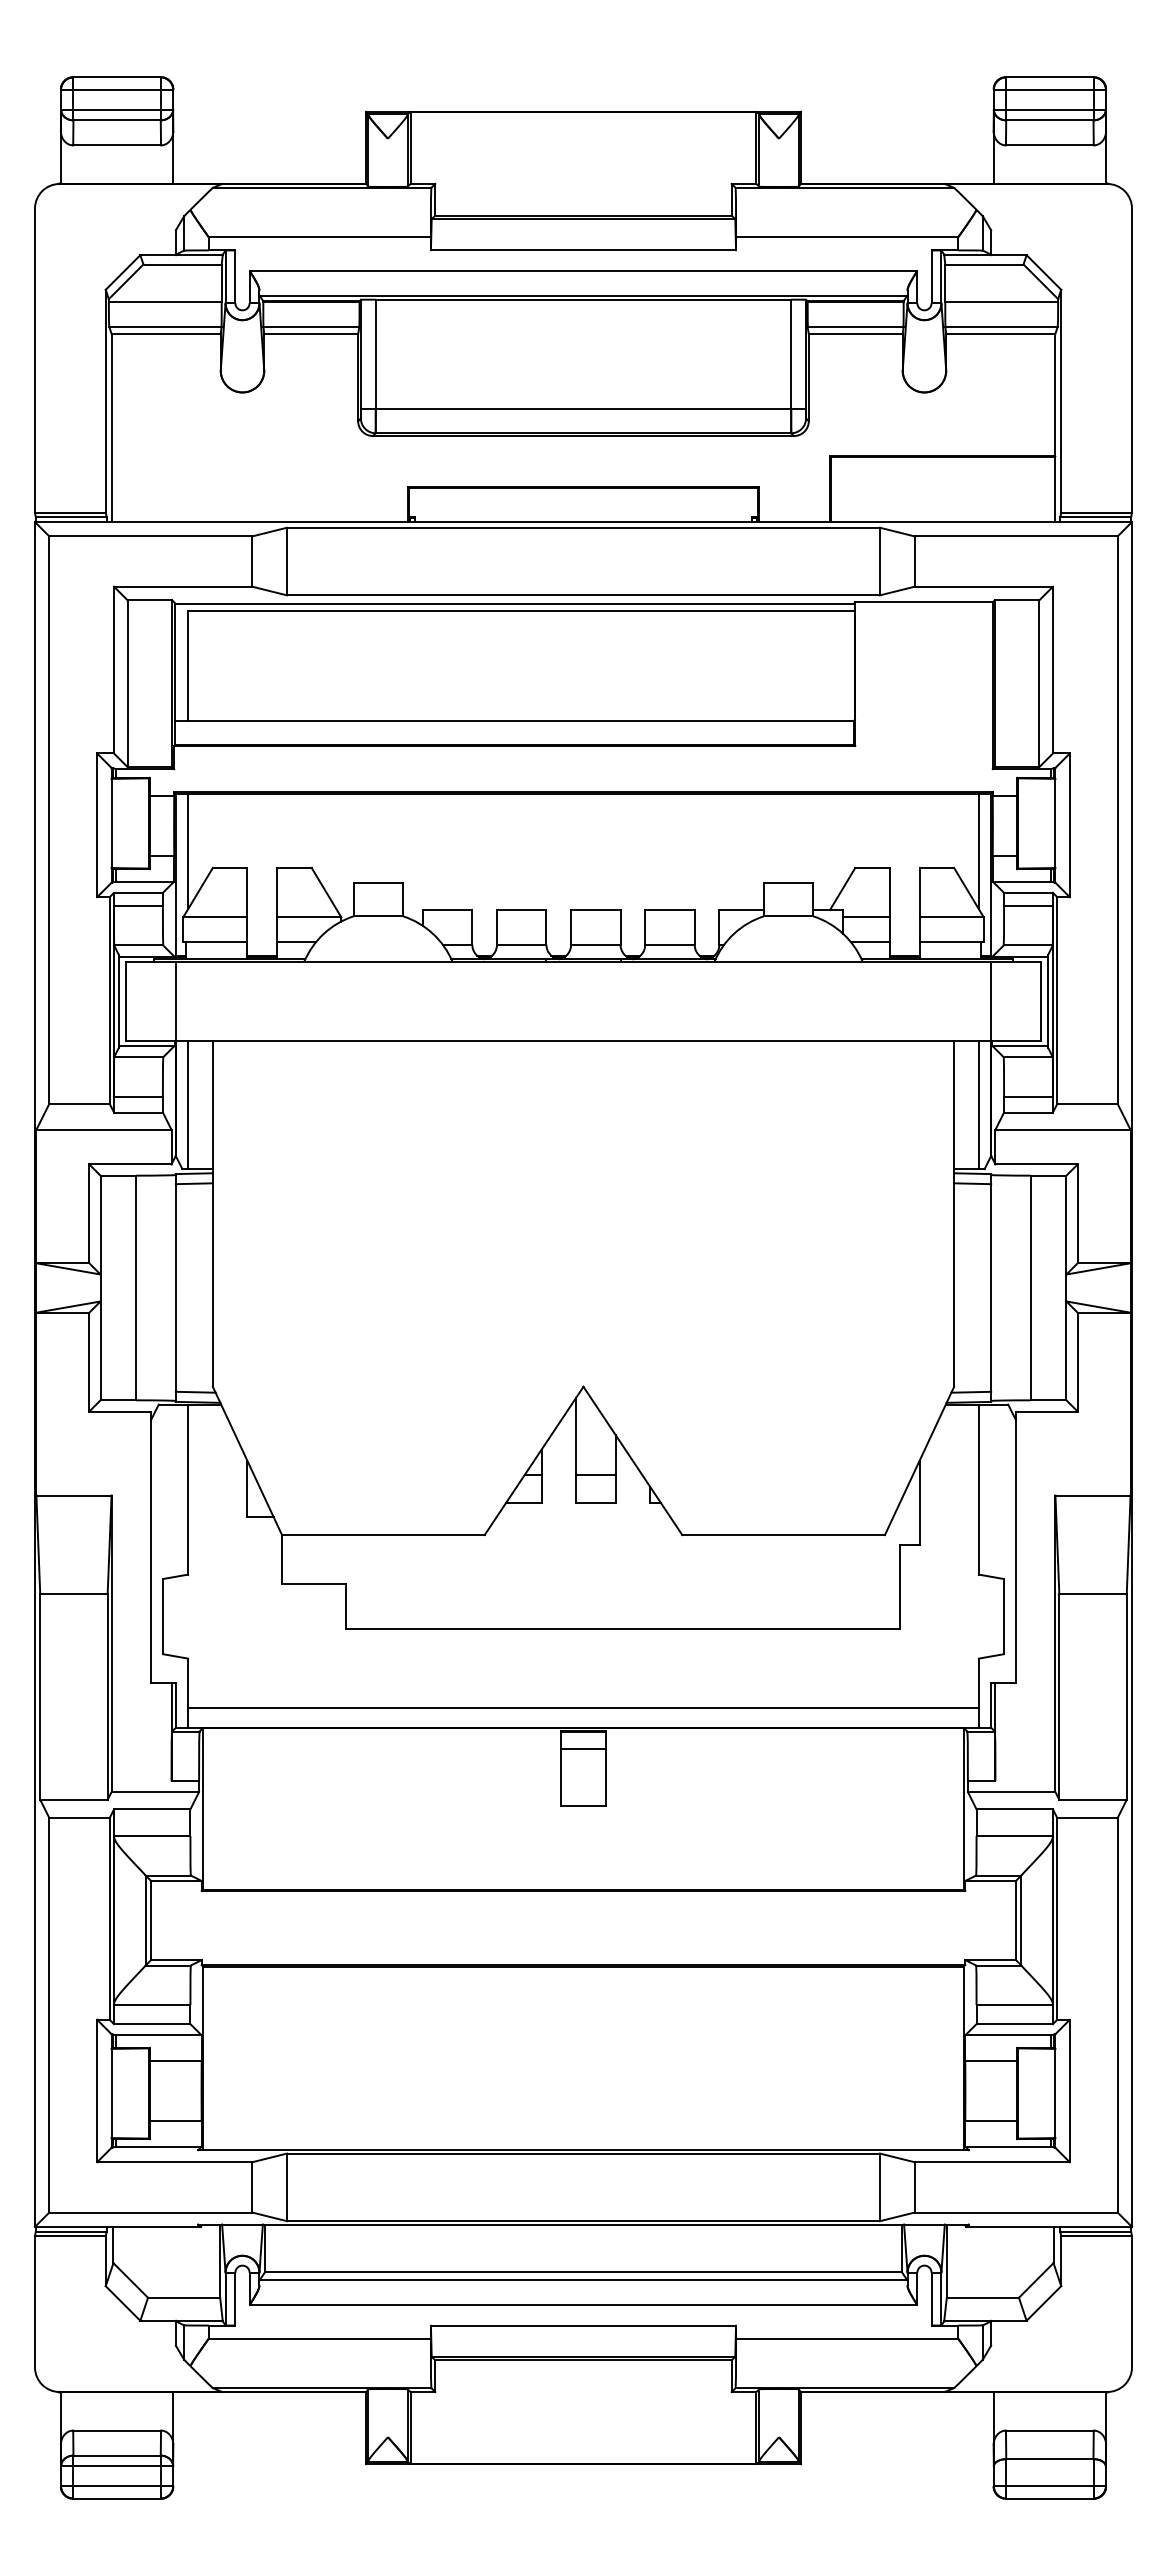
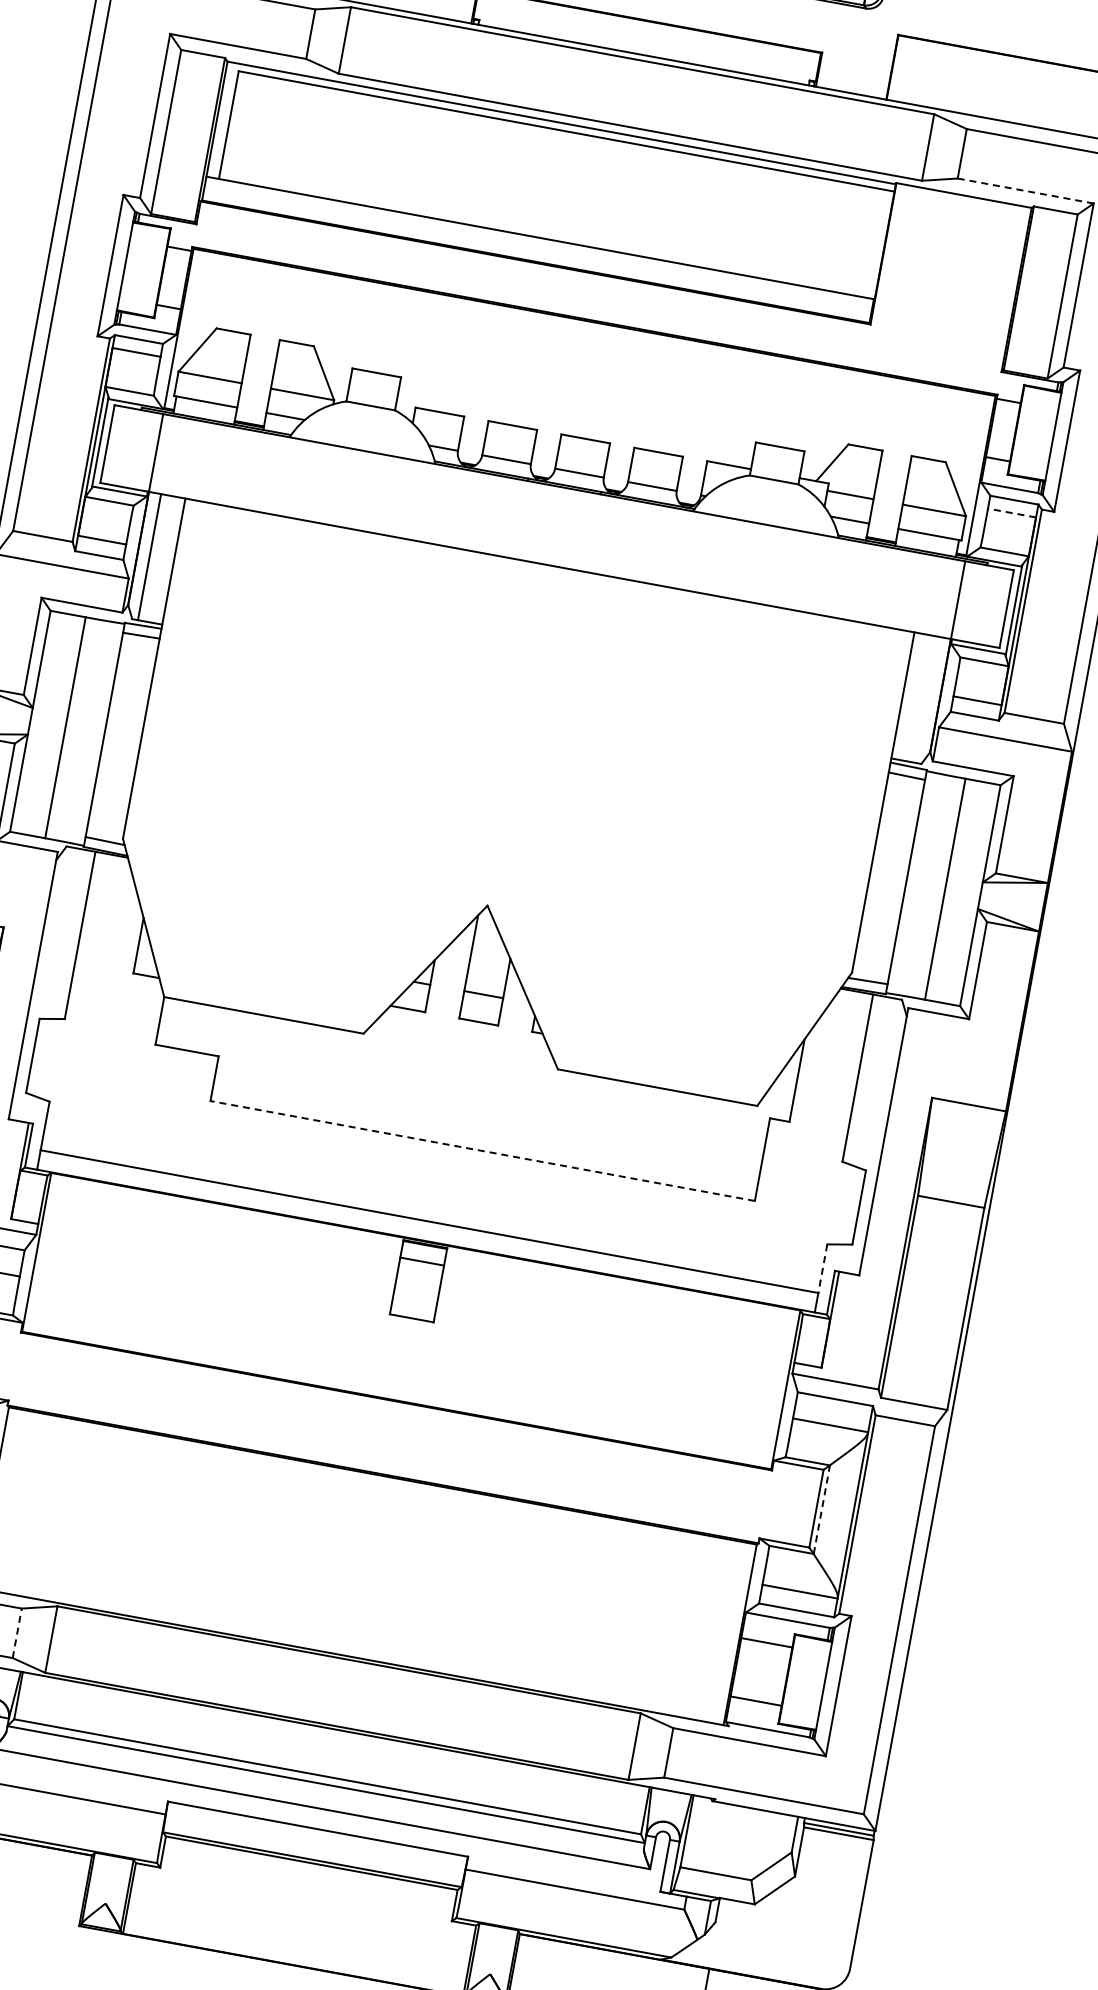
line: (984, 586) -> (1026, 190), solid -> dashed
line: (188, 851) -> (195, 307), removed
line: (978, 851) -> (972, 450), removed
line: (1028, 905) -> (1012, 512), solid -> dashed
line: (978, 1104) -> (927, 699), removed
line: (623, 1628) -> (483, 1150), solid -> dashed
line: (978, 1683) -> (822, 1268), solid -> dashed
line: (1021, 1920) -> (821, 1509), solid -> dashed
line: (252, 2186) -> (17, 1632), solid -> dashed

